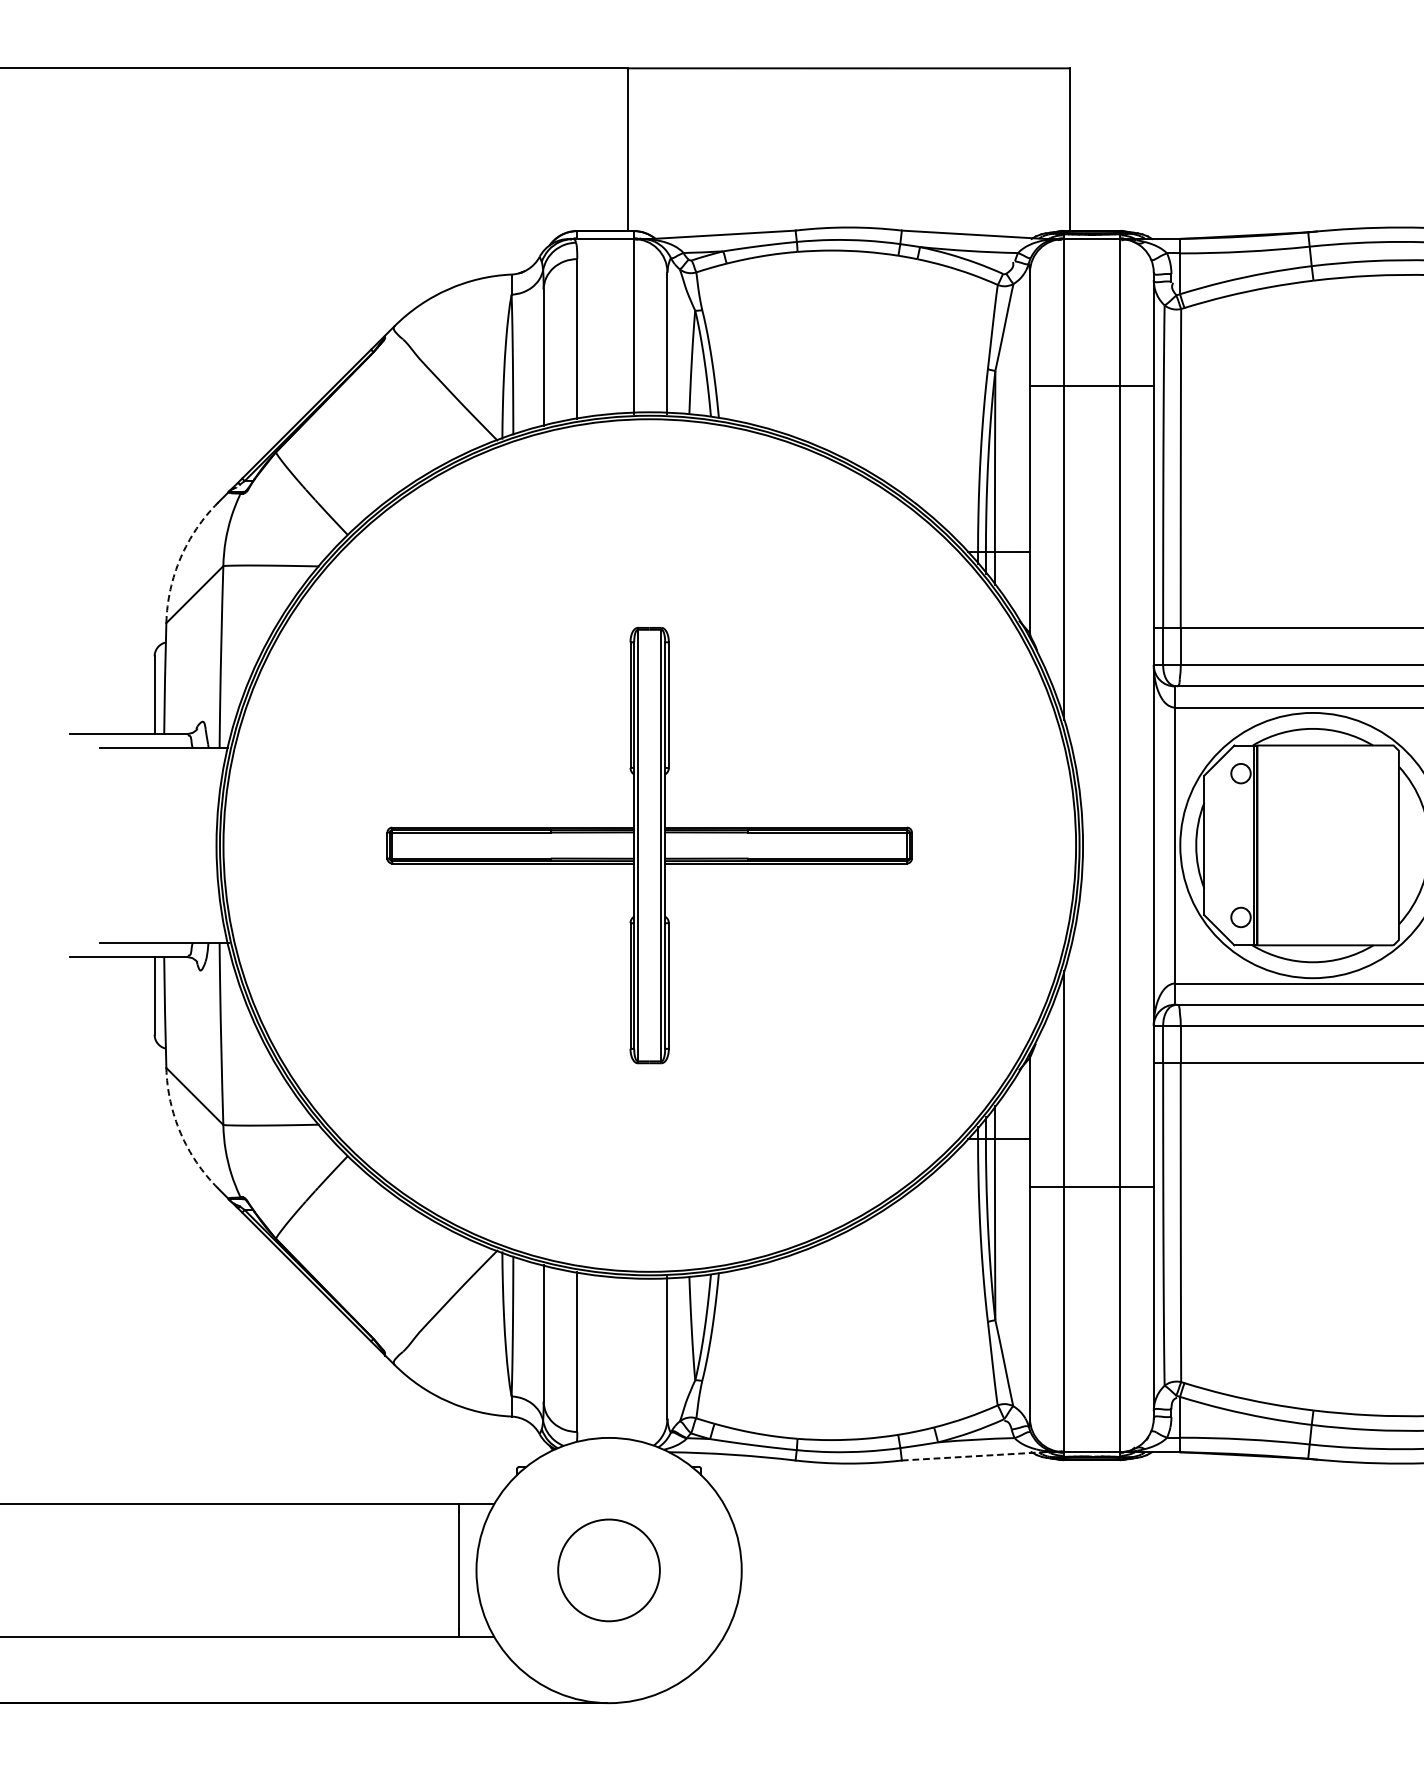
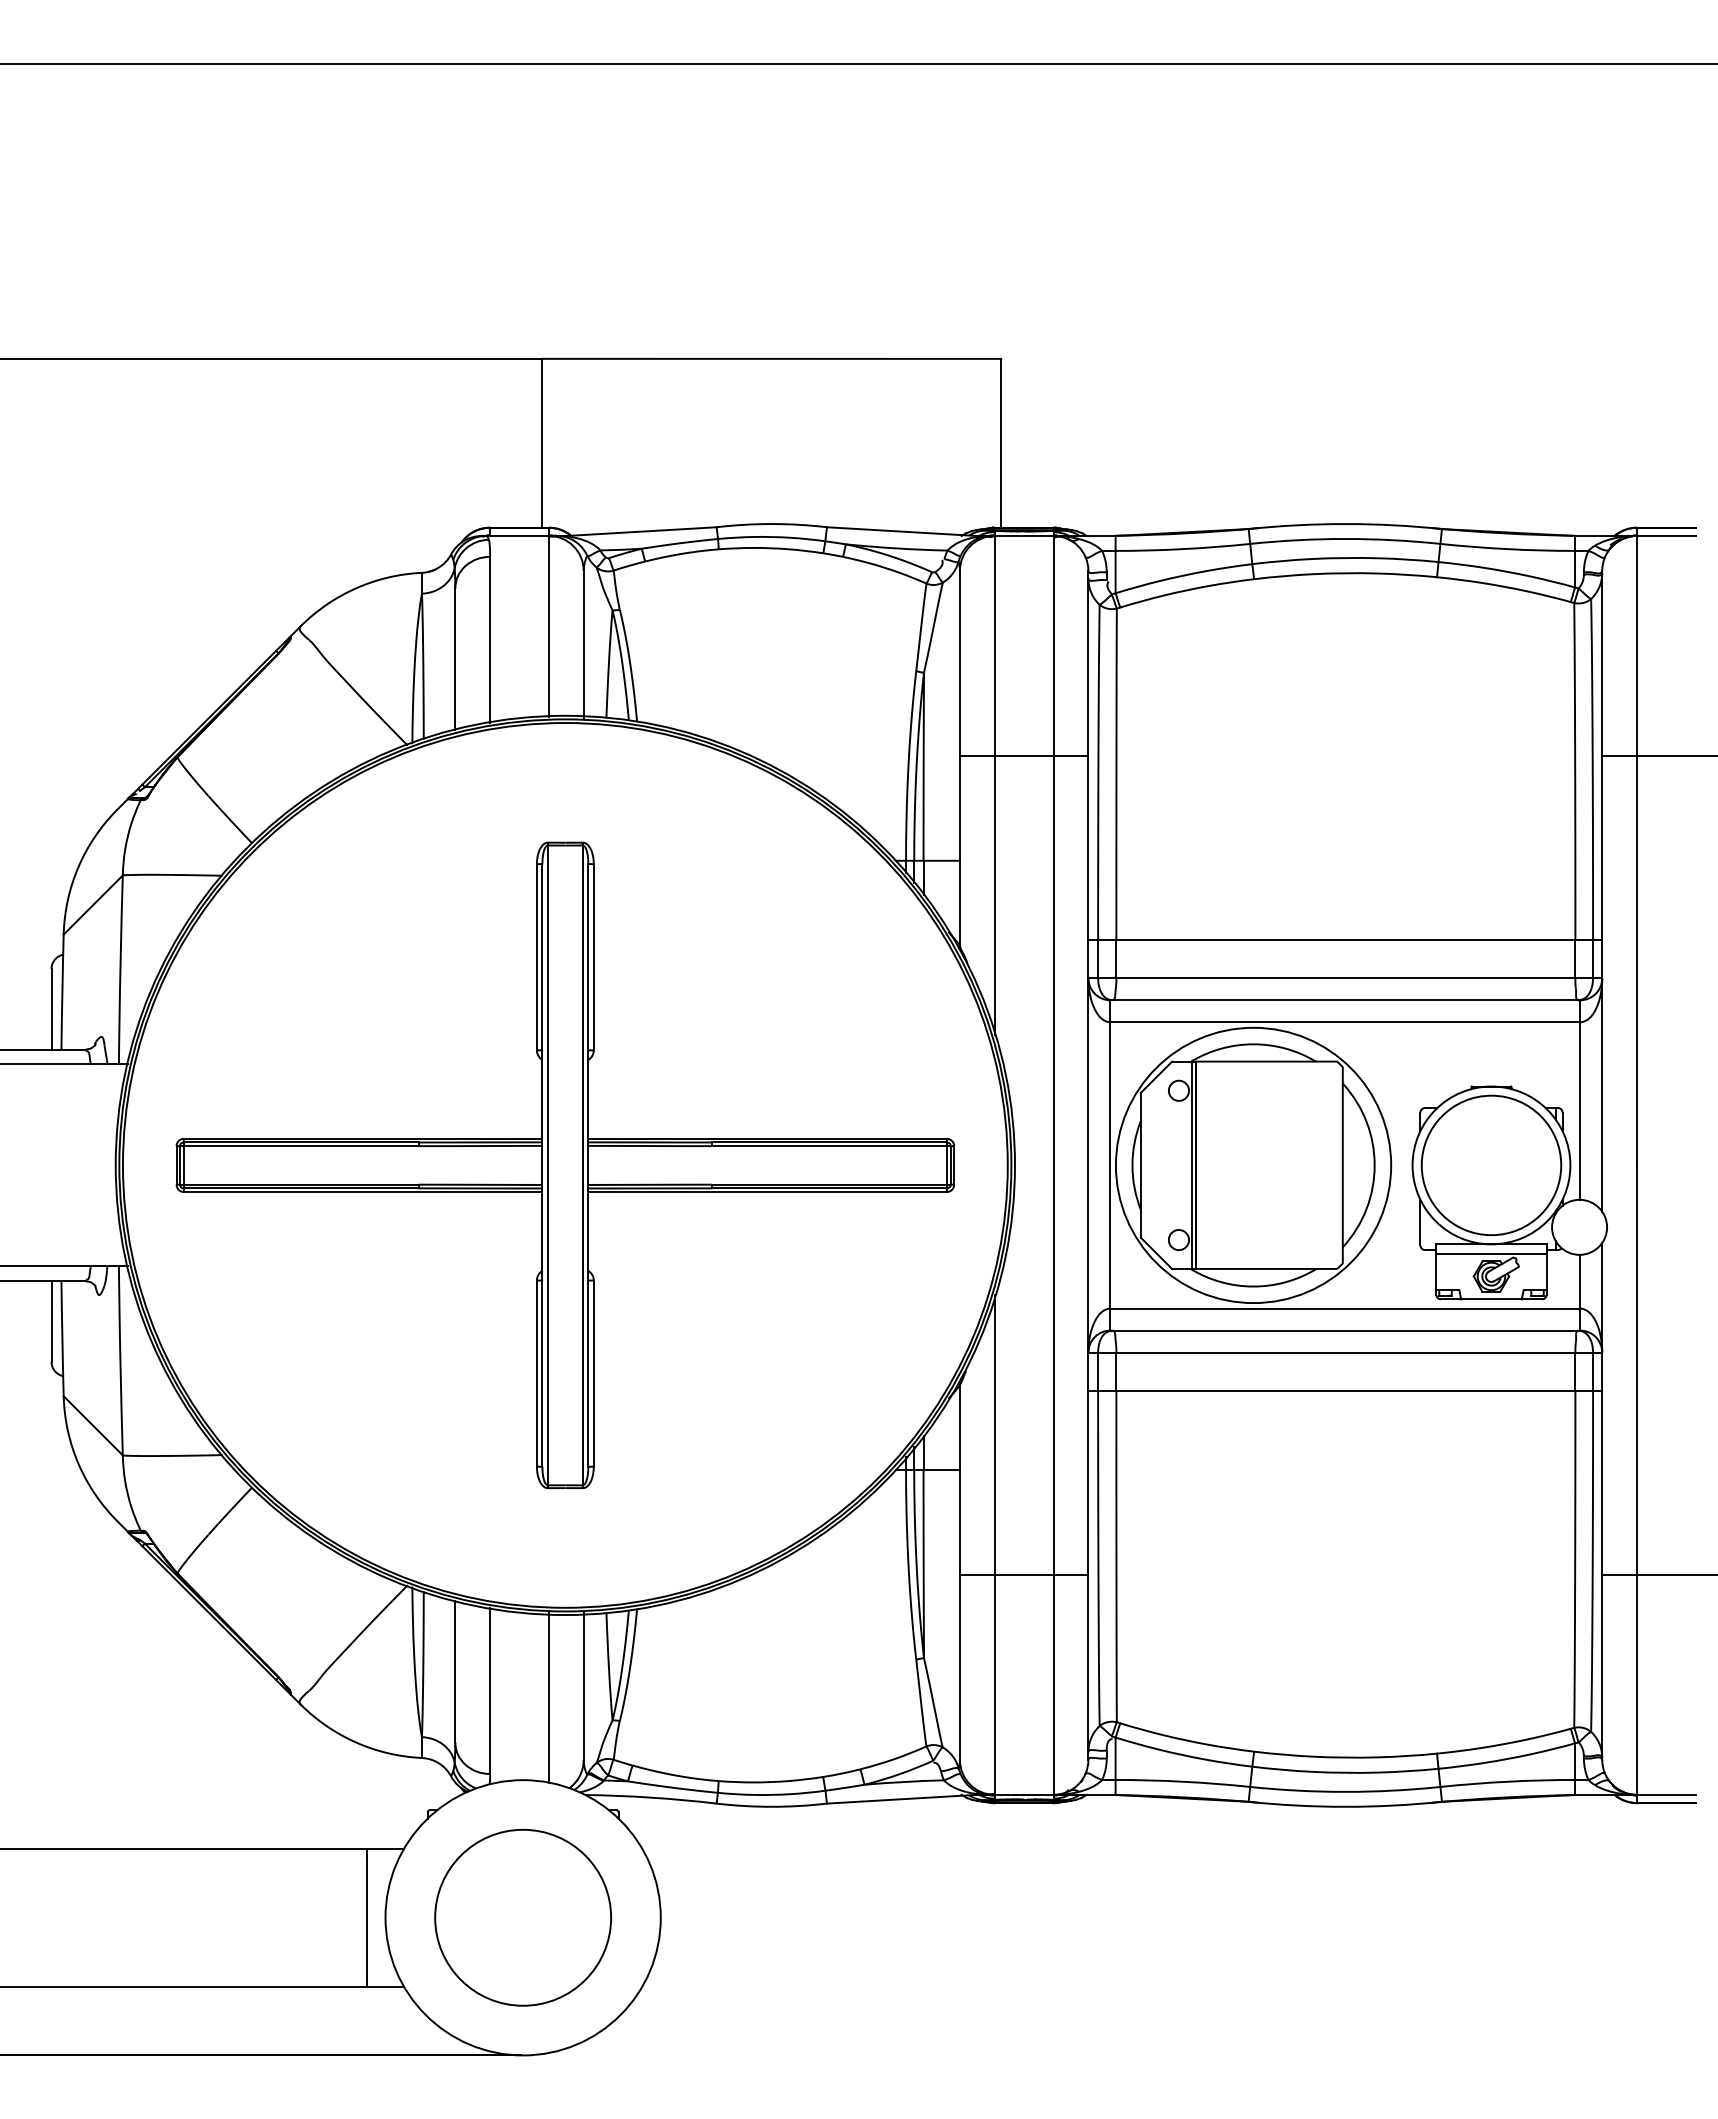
line: (1091, 385) -> (1023, 756), moved
arc: (180, 557) -> (78, 866), dashed -> solid
part: (648, 845) -> (564, 1165), size x1.43
arc: (180, 1132) -> (78, 1463), dashed -> solid
line: (1091, 1186) -> (1023, 1574), moved
line: (633, 1358) -> (548, 1697), added
line: (973, 1456) -> (901, 1799), dashed -> solid
circle: (608, 1570) -> (522, 1917), size x1.67

